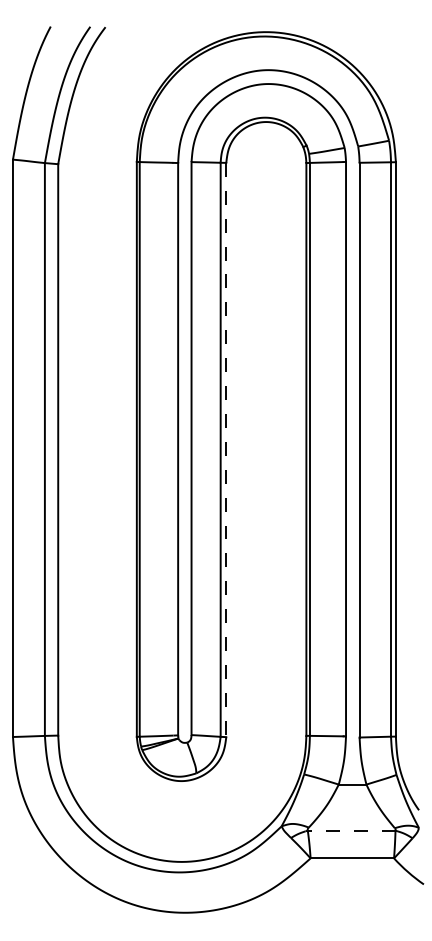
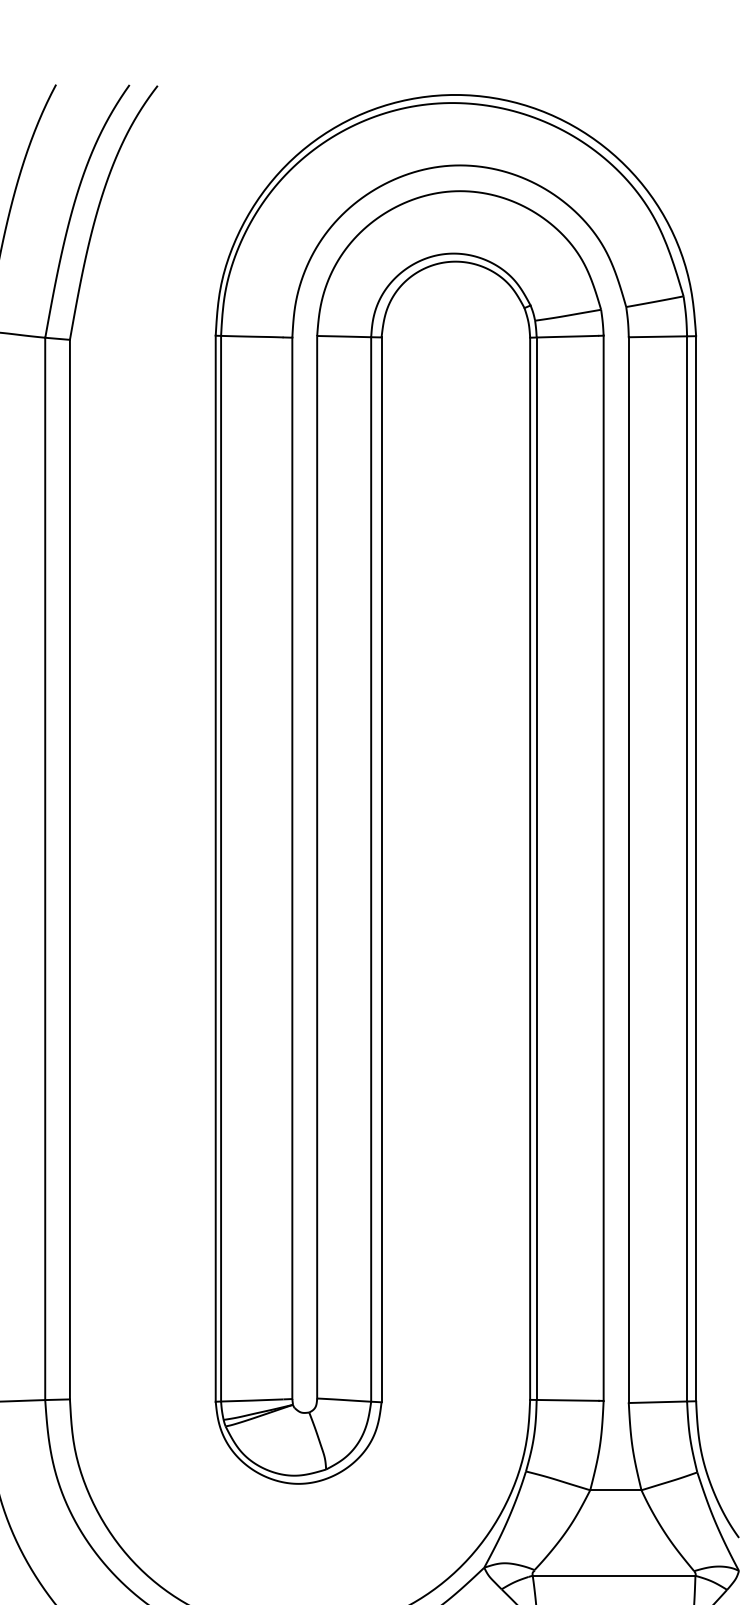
line: (226, 450) -> (381, 870), dashed -> solid
line: (351, 830) -> (613, 1575), dashed -> solid

